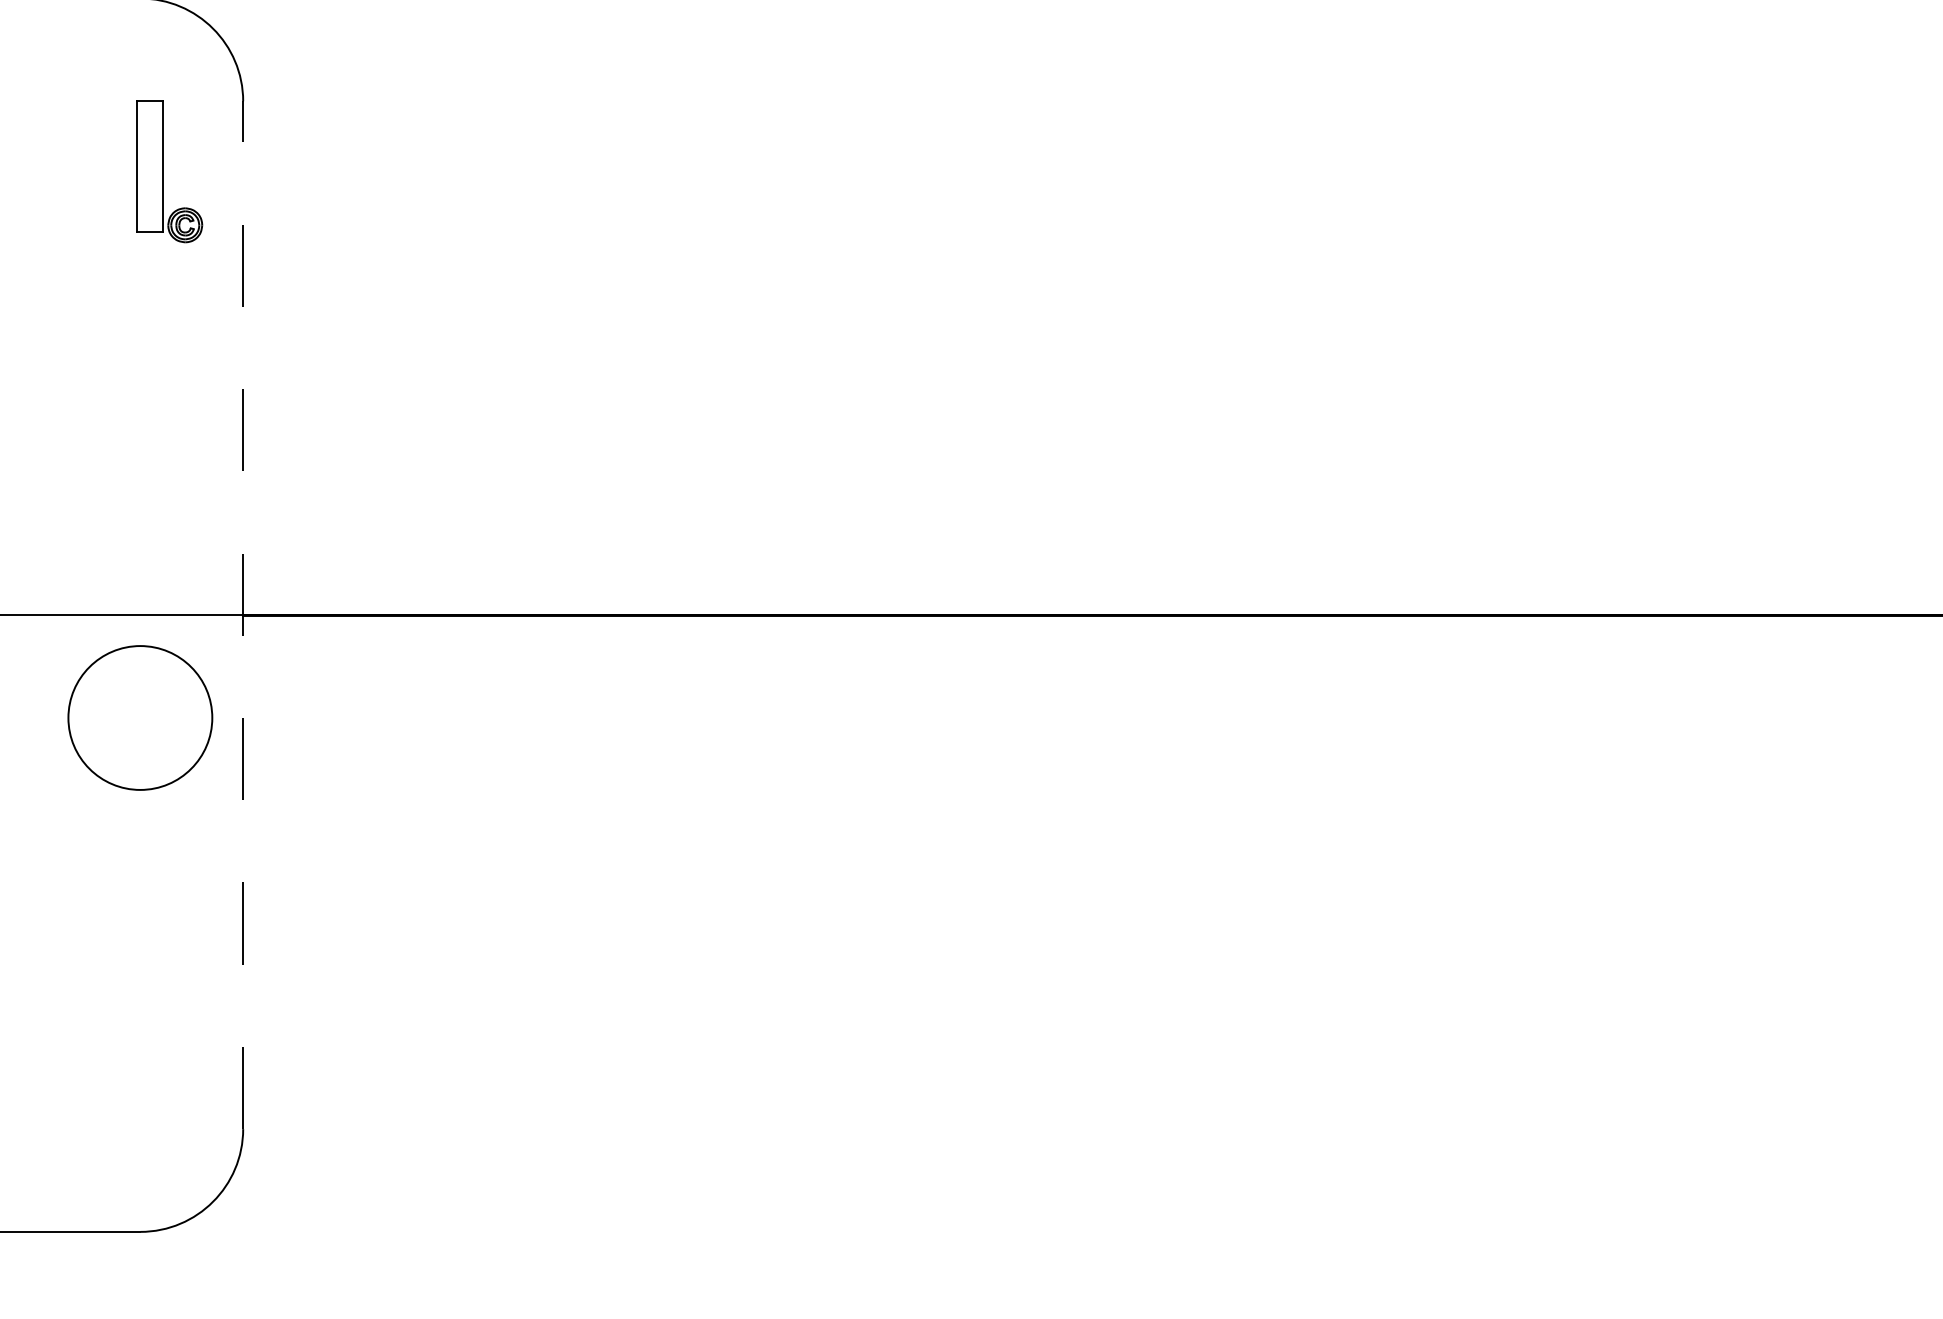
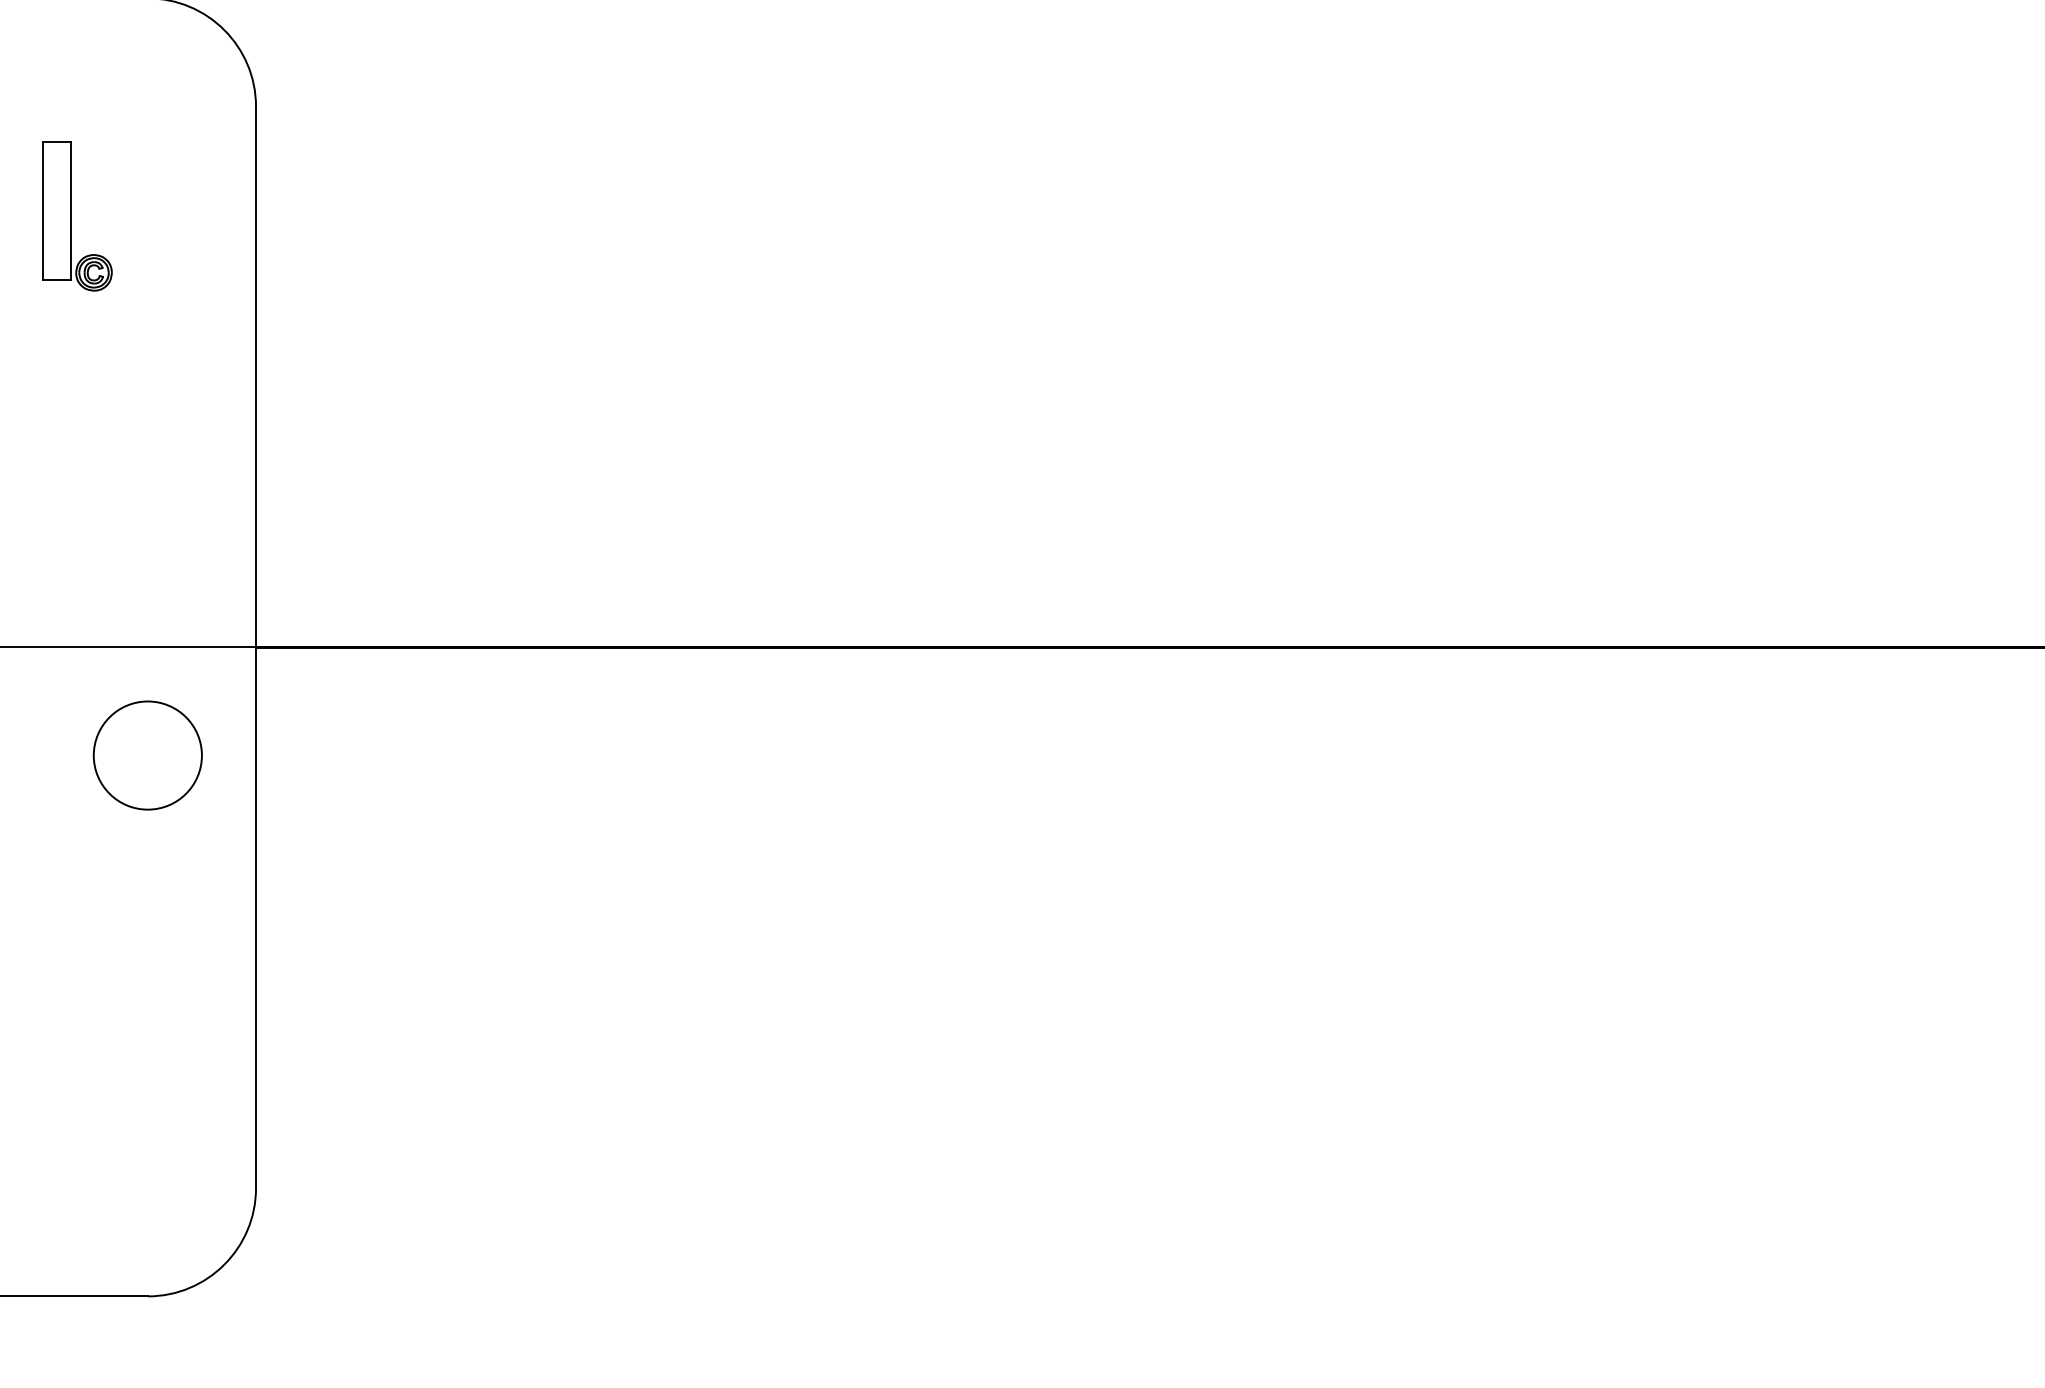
part: (169, 171) -> (77, 216), moved
line: (243, 615) -> (256, 647), dashed -> solid
circle: (140, 717) -> (147, 755), size x0.71

